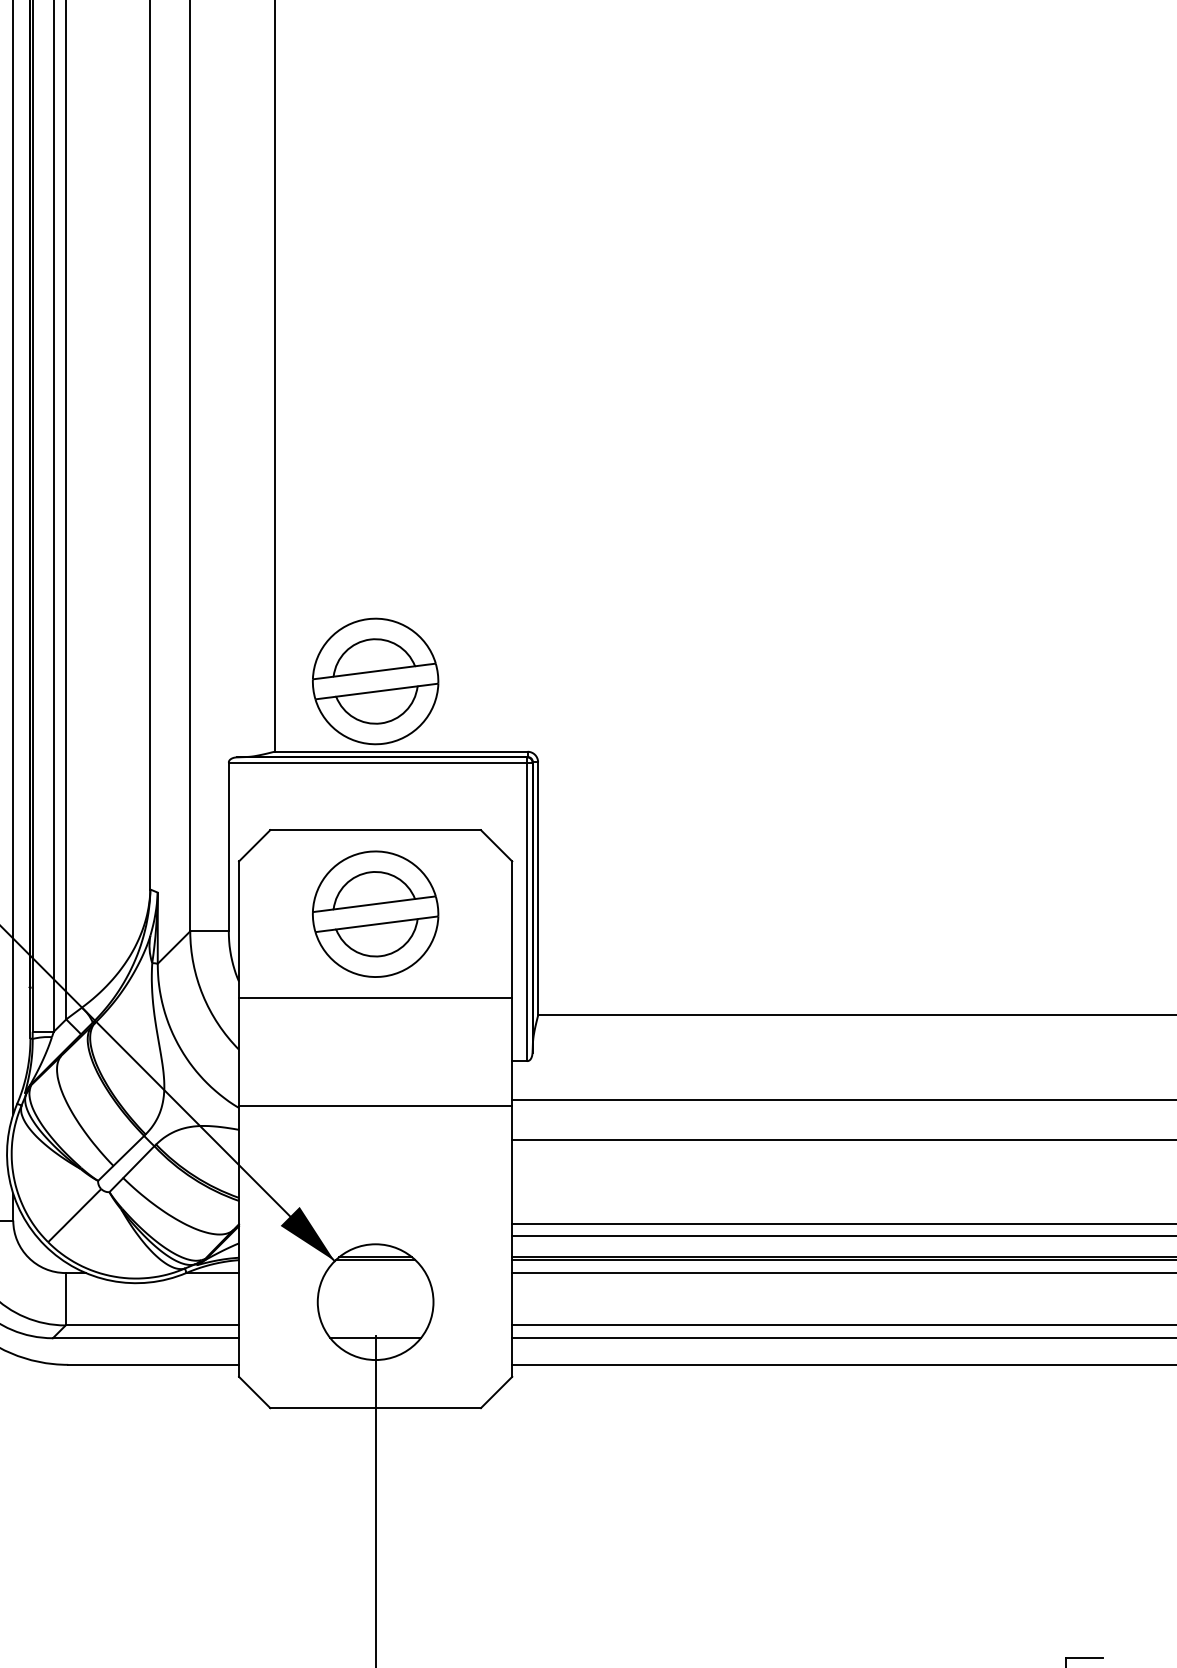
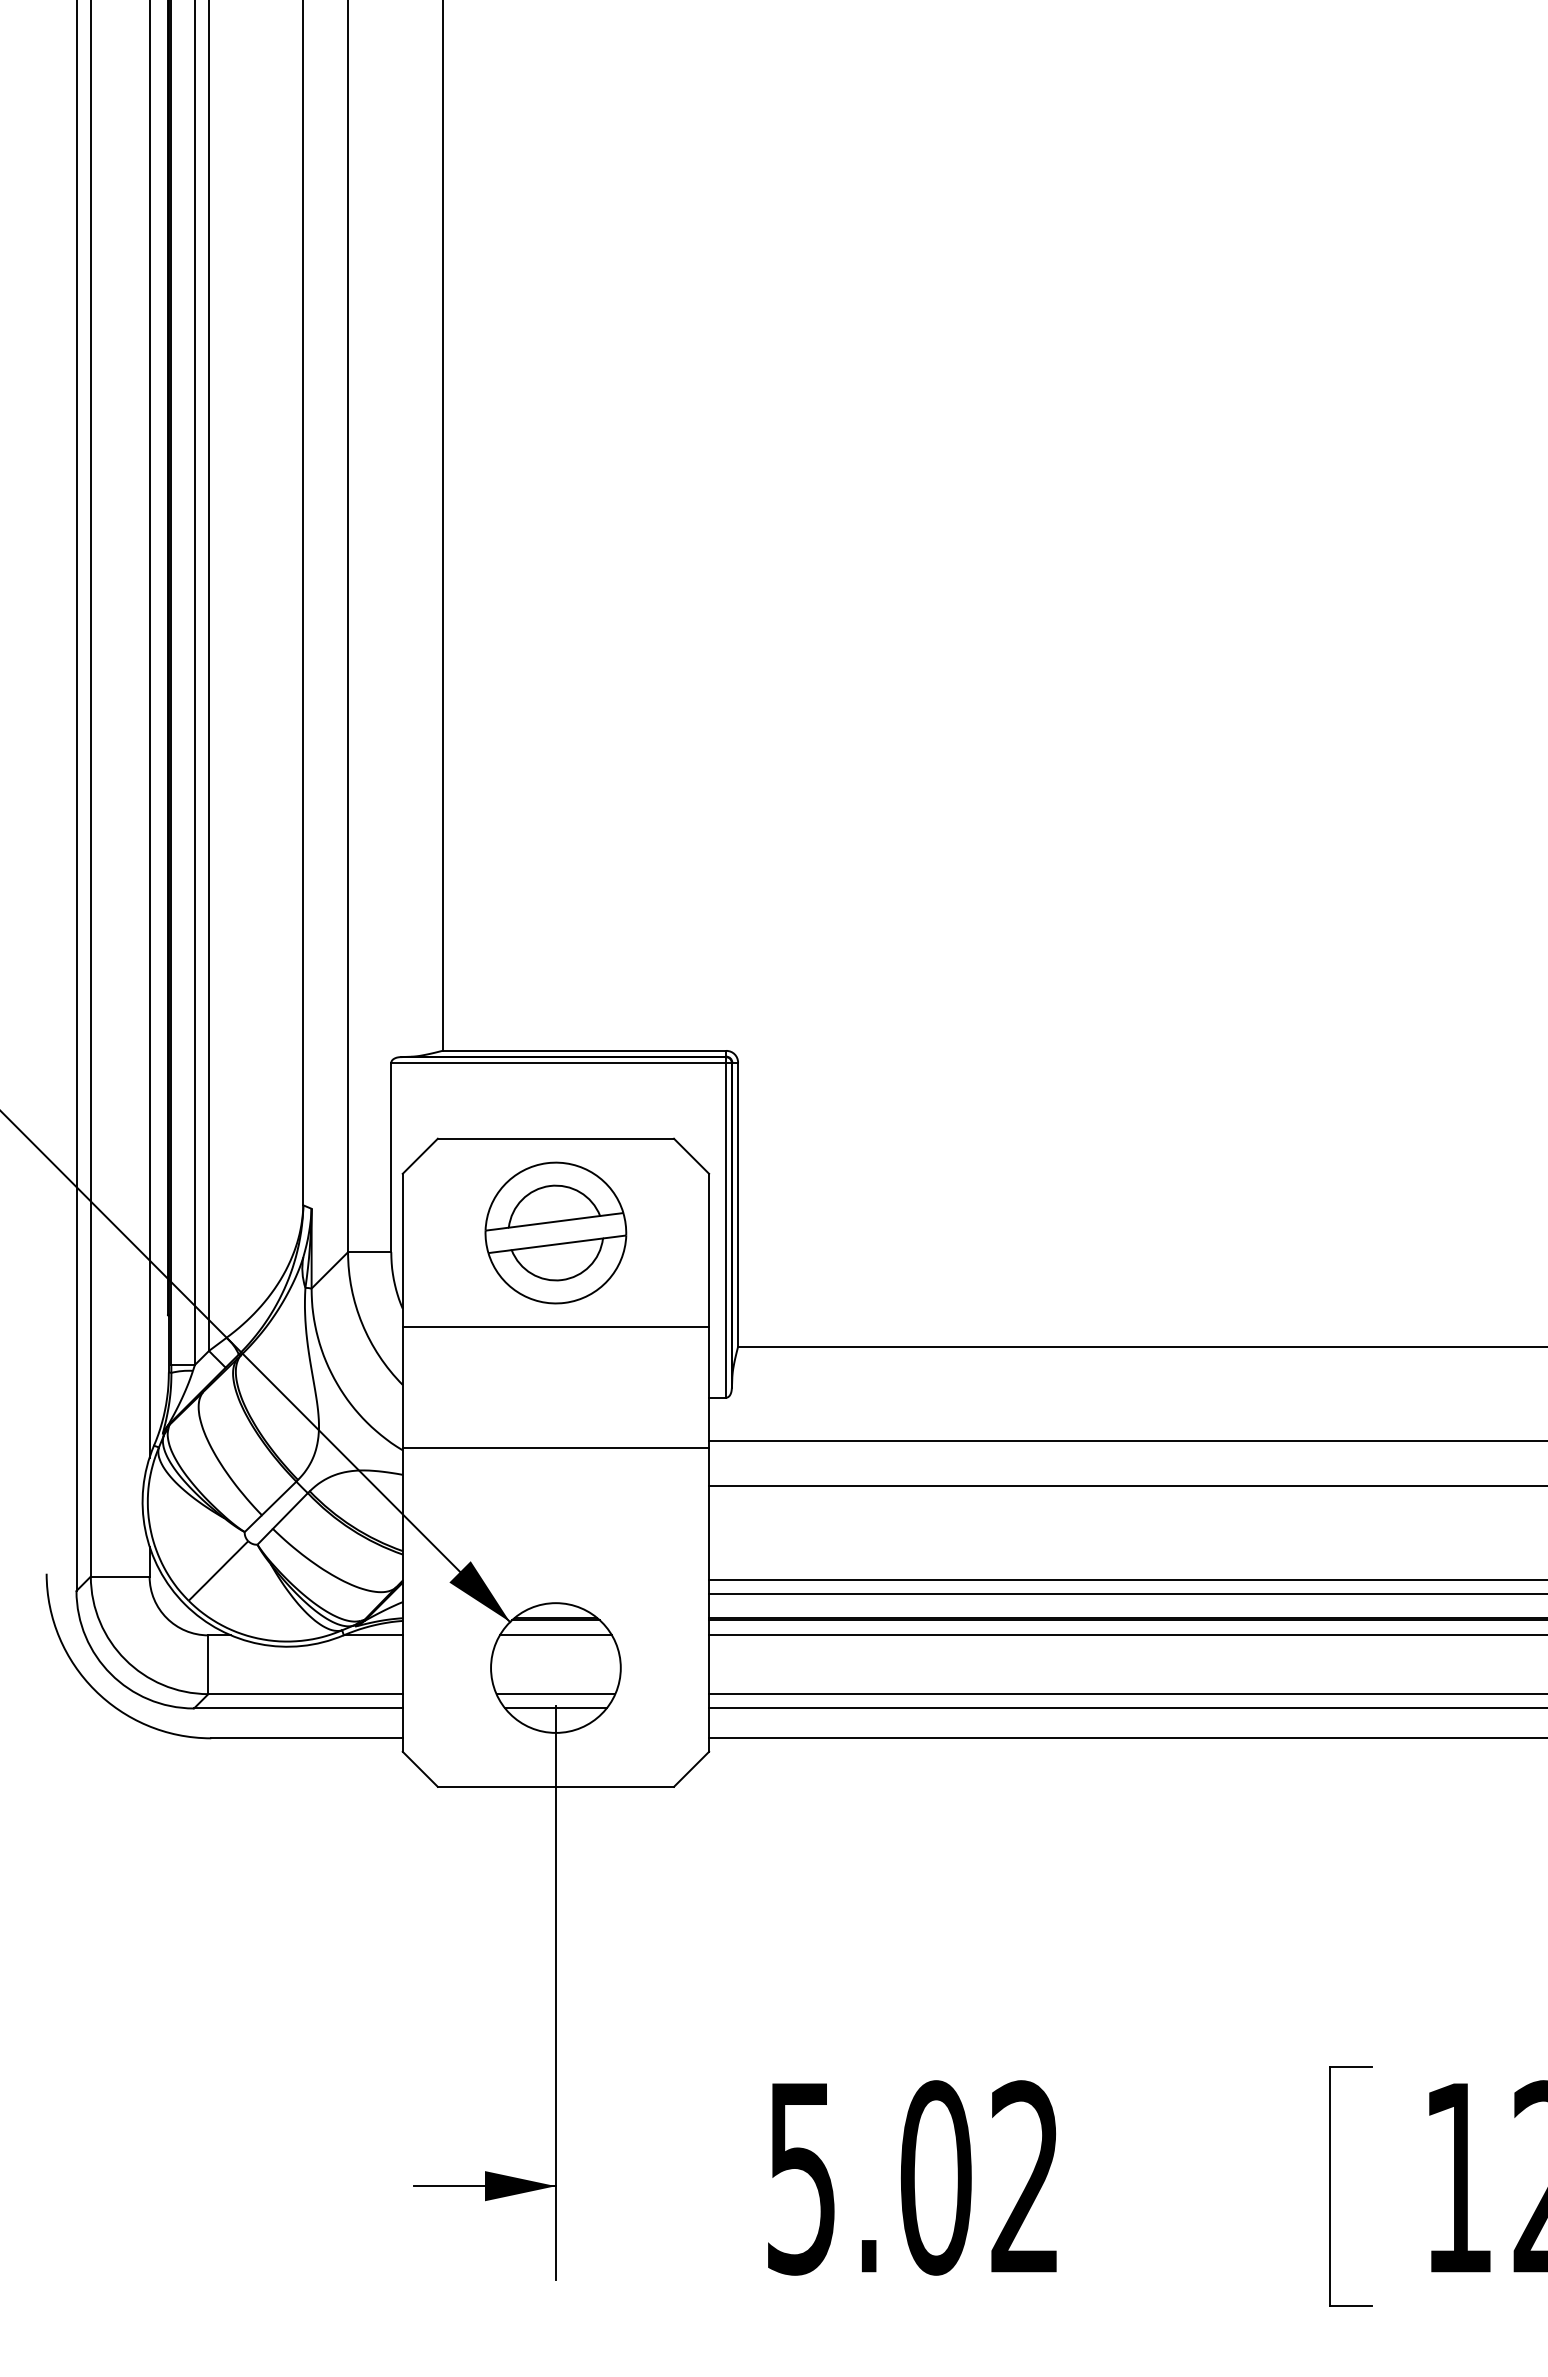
part: (375, 680) -> (555, 971), removed
line: (375, 1273) -> (555, 1635), added
line: (375, 1325) -> (555, 1694), added

